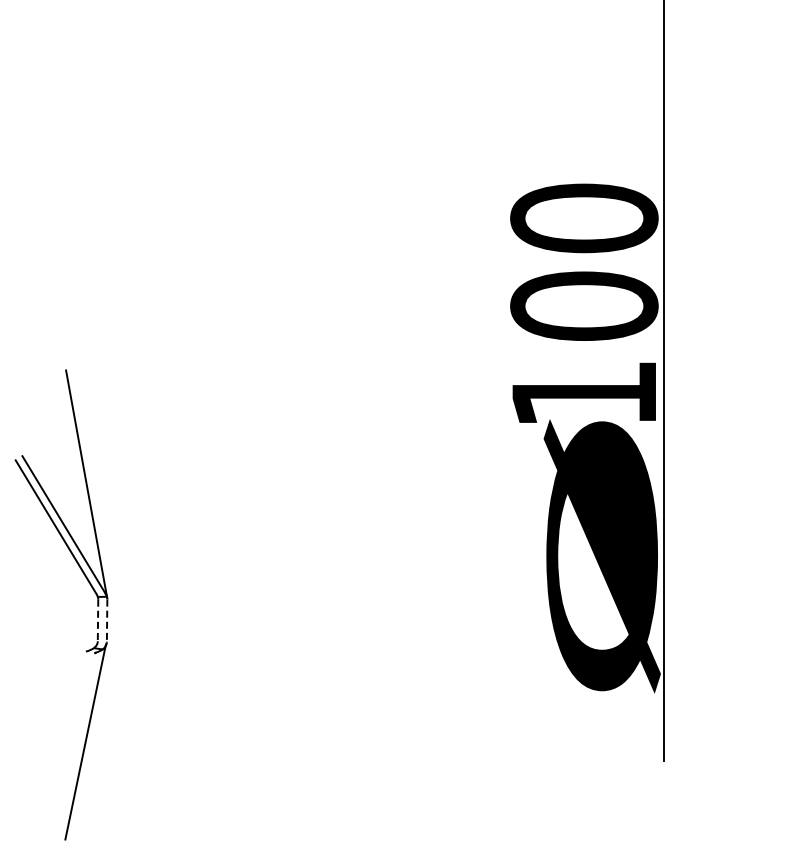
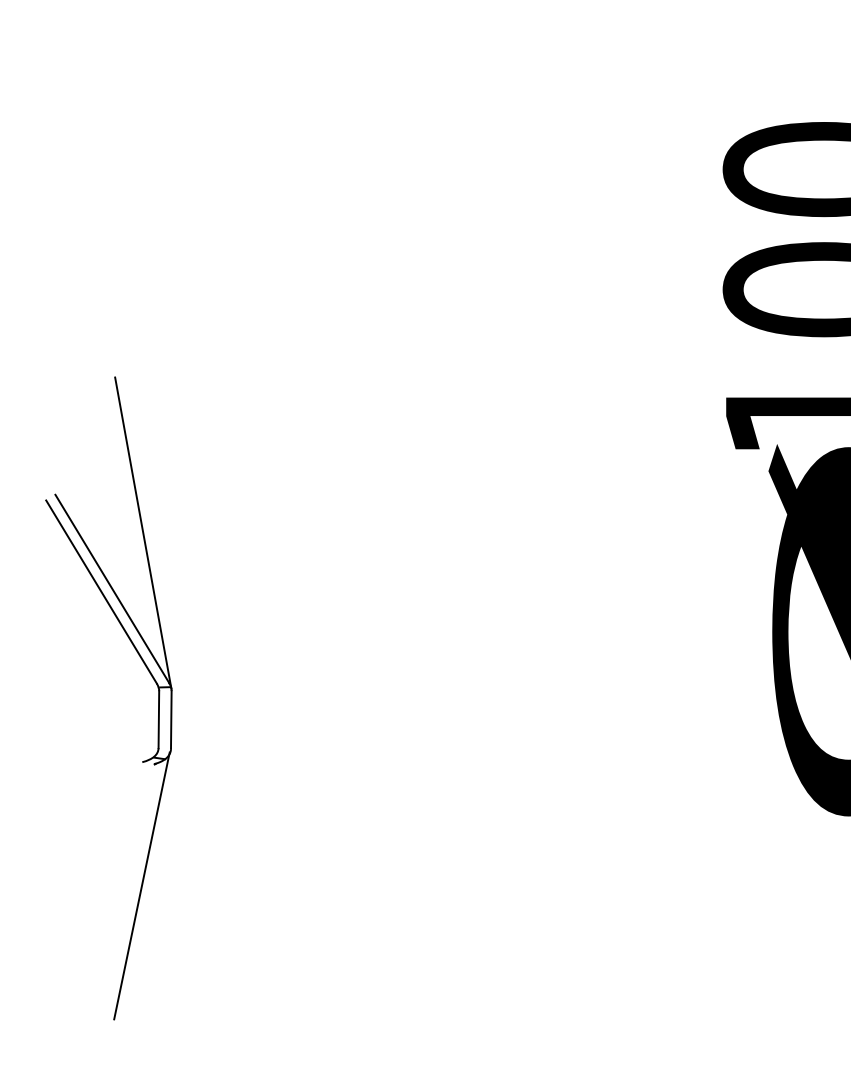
line: (98, 620) -> (159, 719), dashed -> solid
line: (107, 621) -> (171, 721), dashed -> solid

